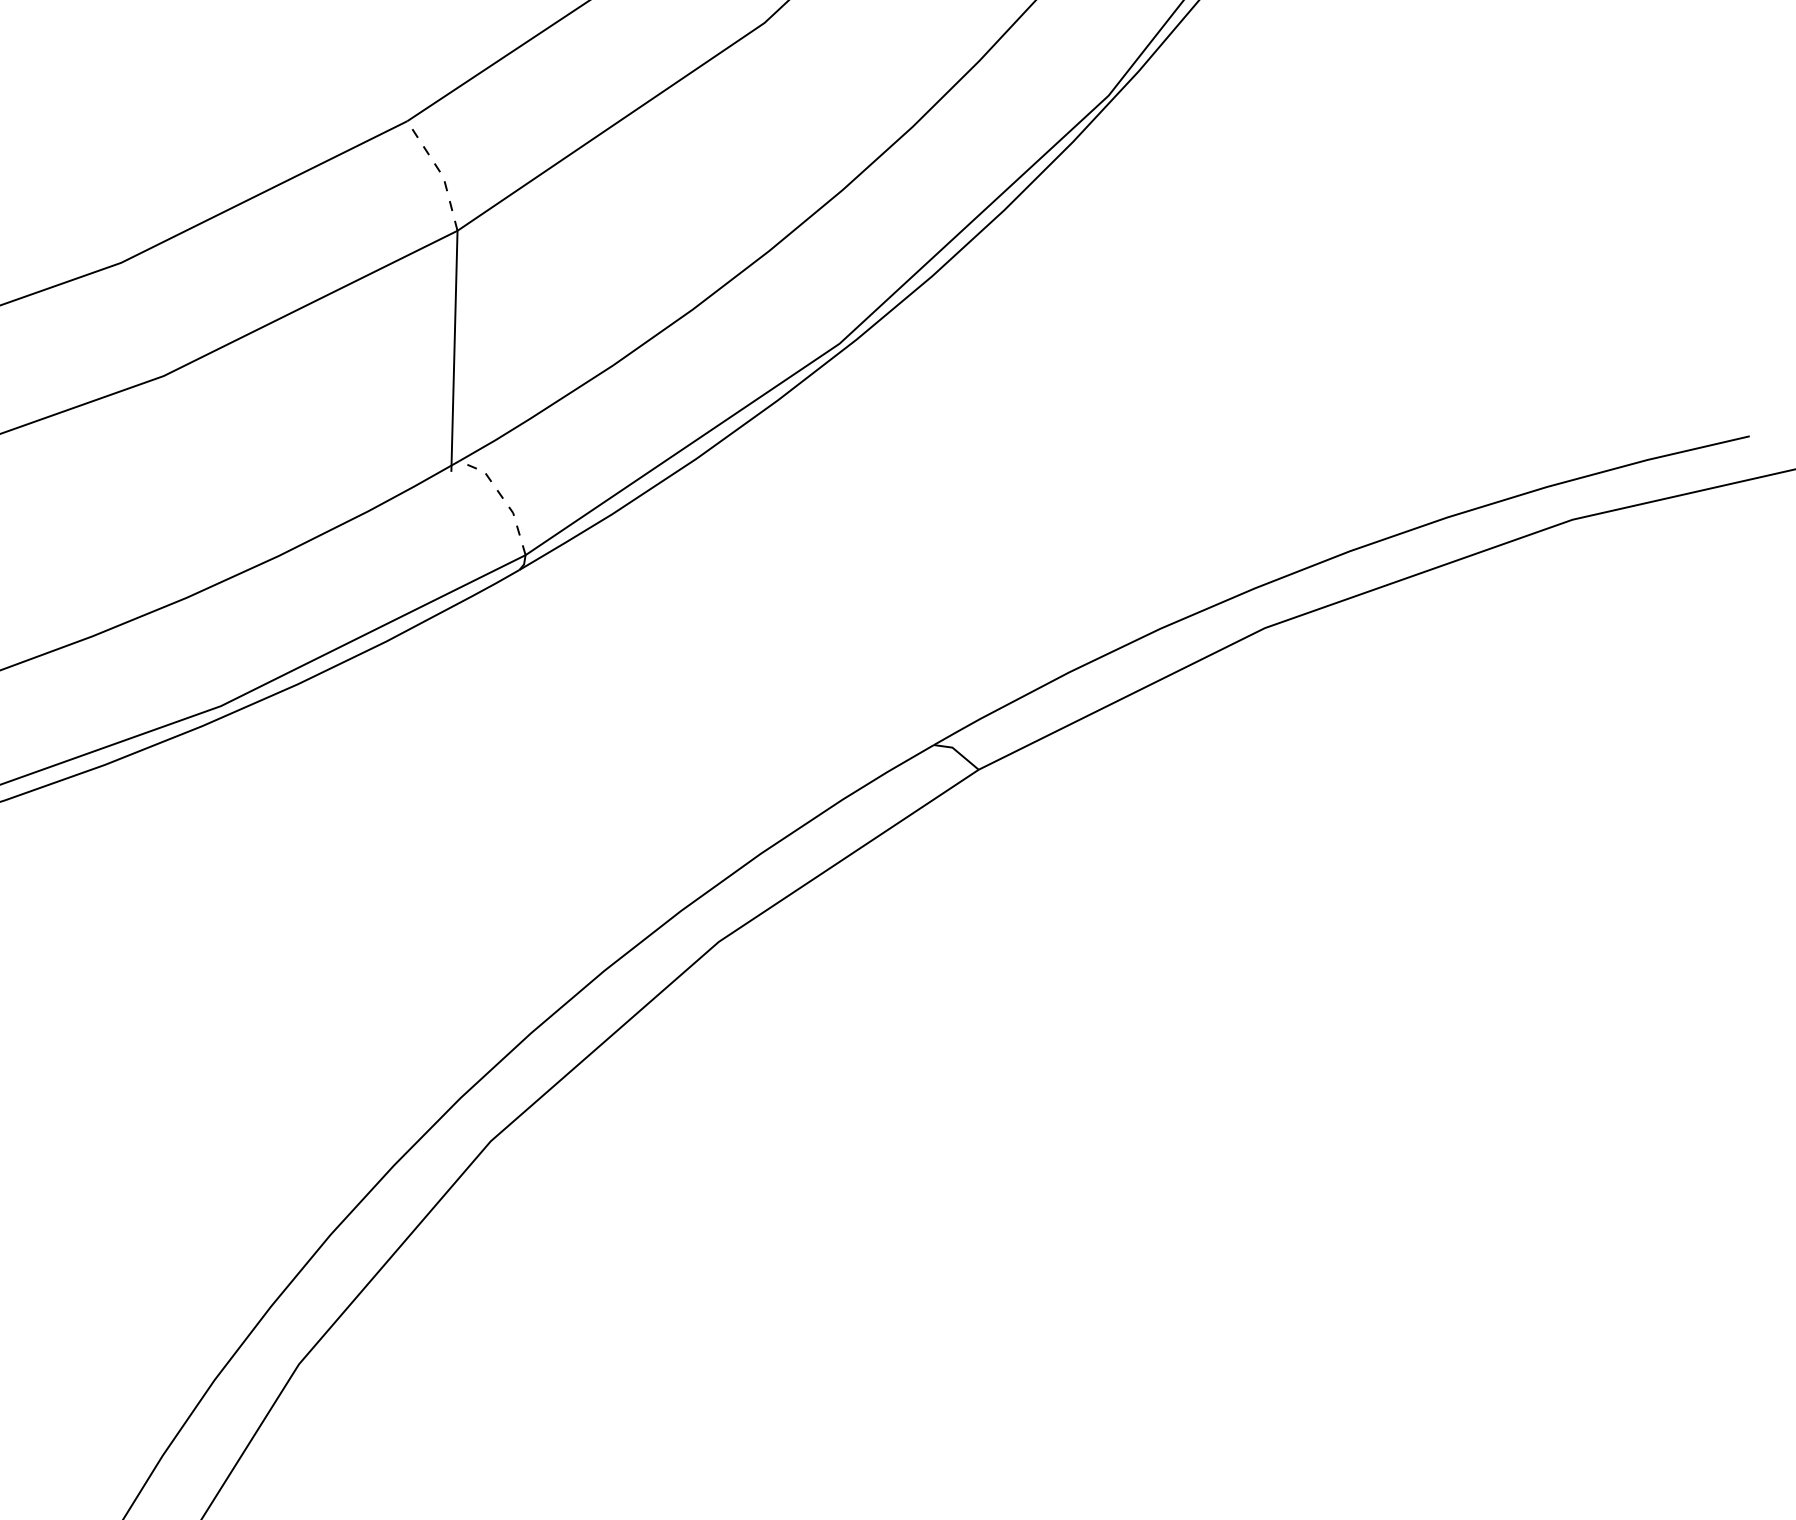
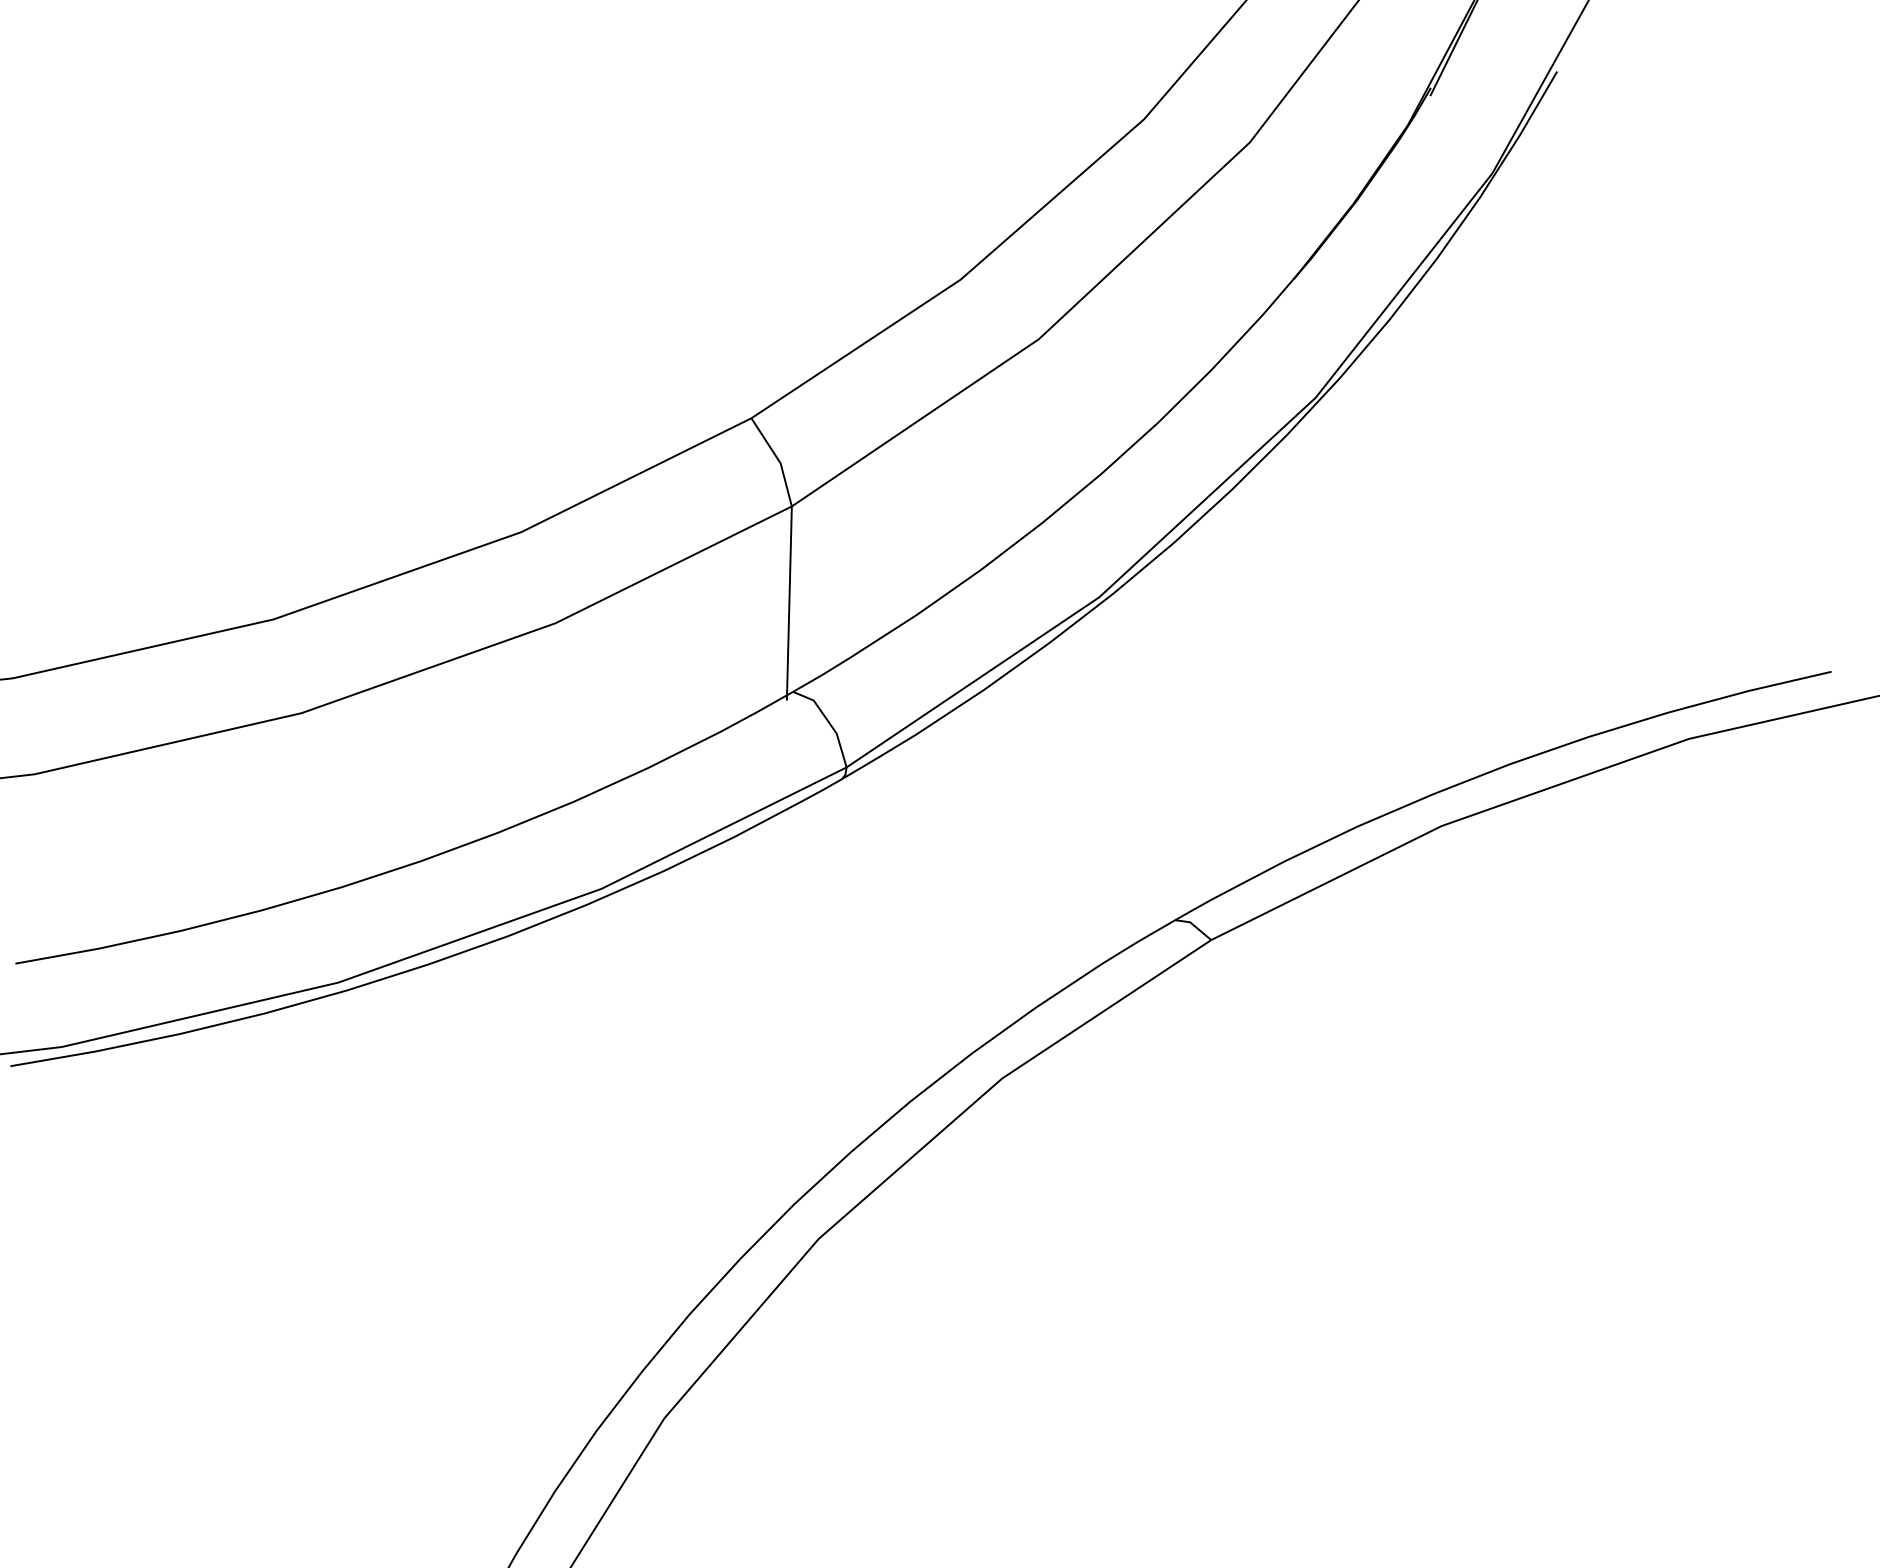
line: (440, 173) -> (778, 460), dashed -> solid
line: (503, 499) -> (828, 722), dashed -> solid

